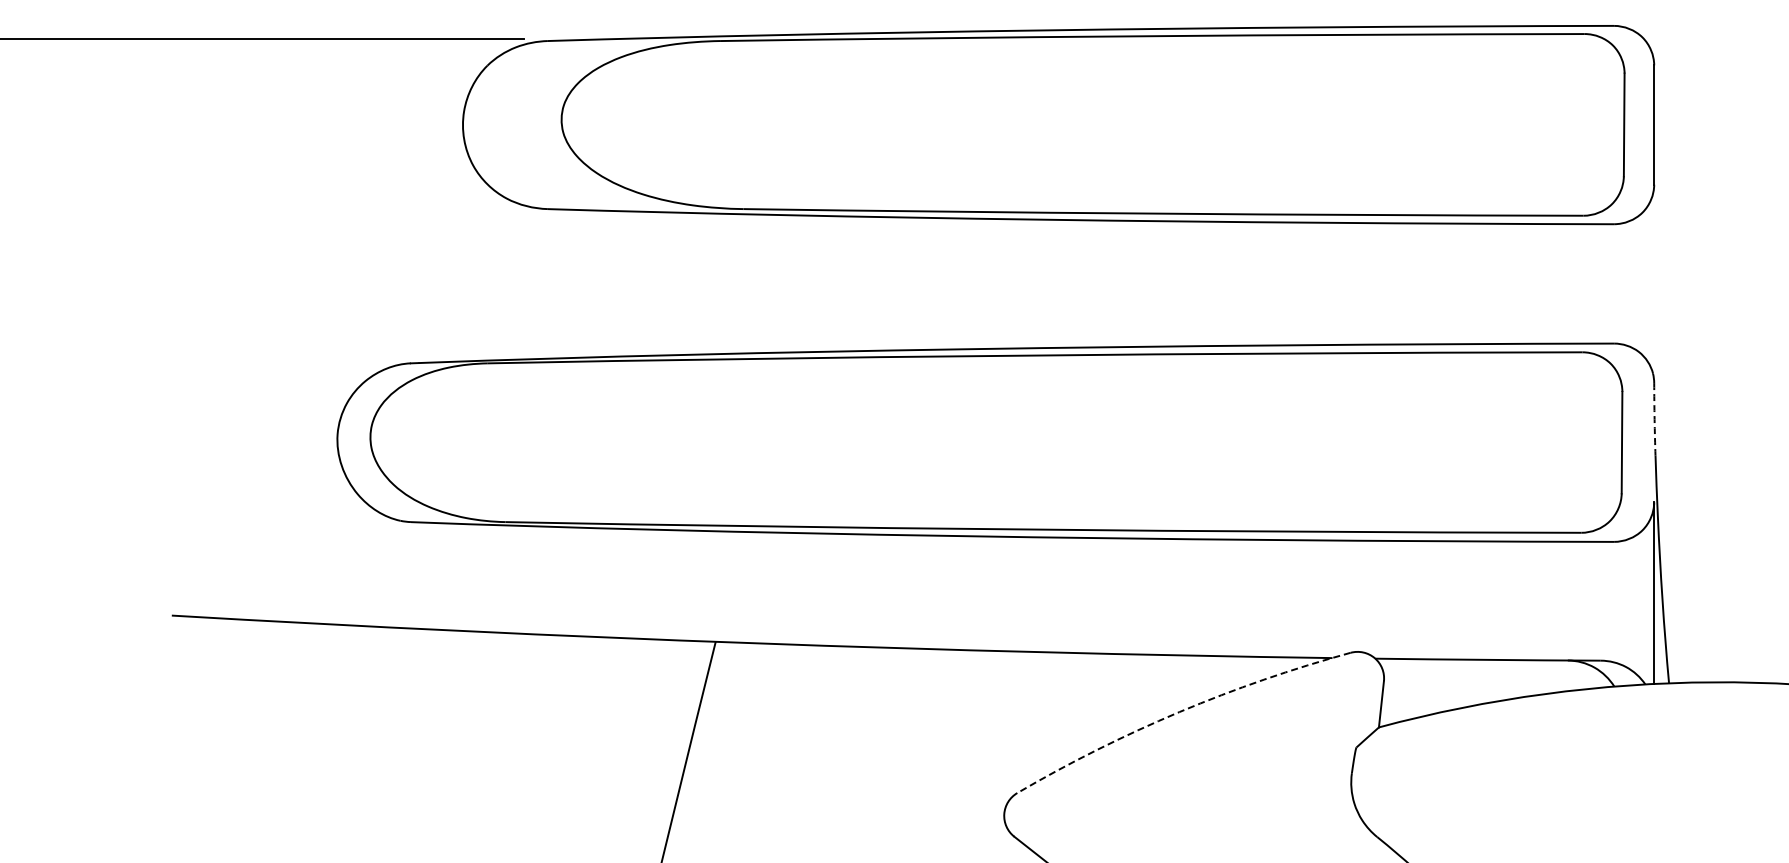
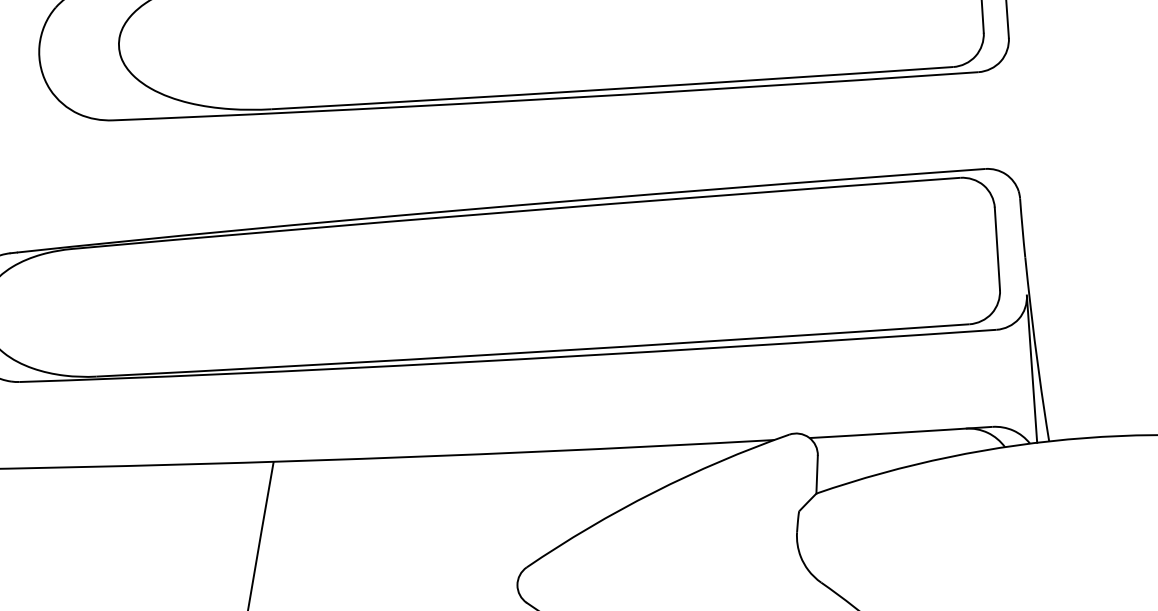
arc: (1654, 419) -> (1022, 228), dashed -> solid
arc: (1179, 712) -> (653, 492), dashed -> solid

